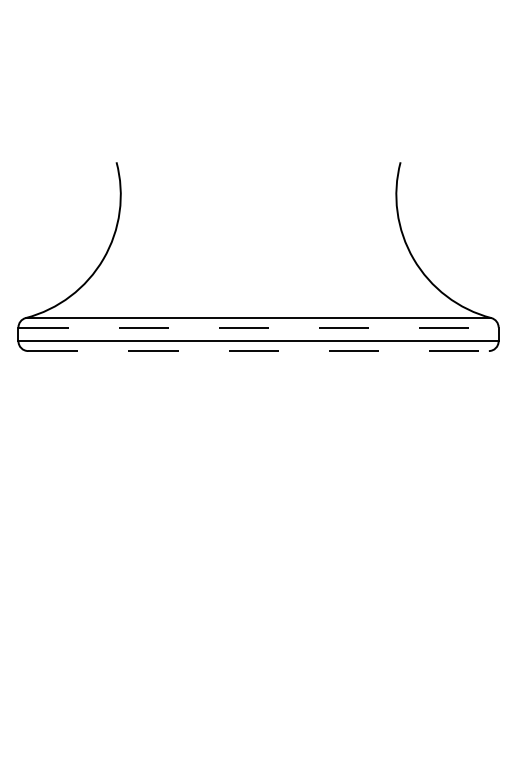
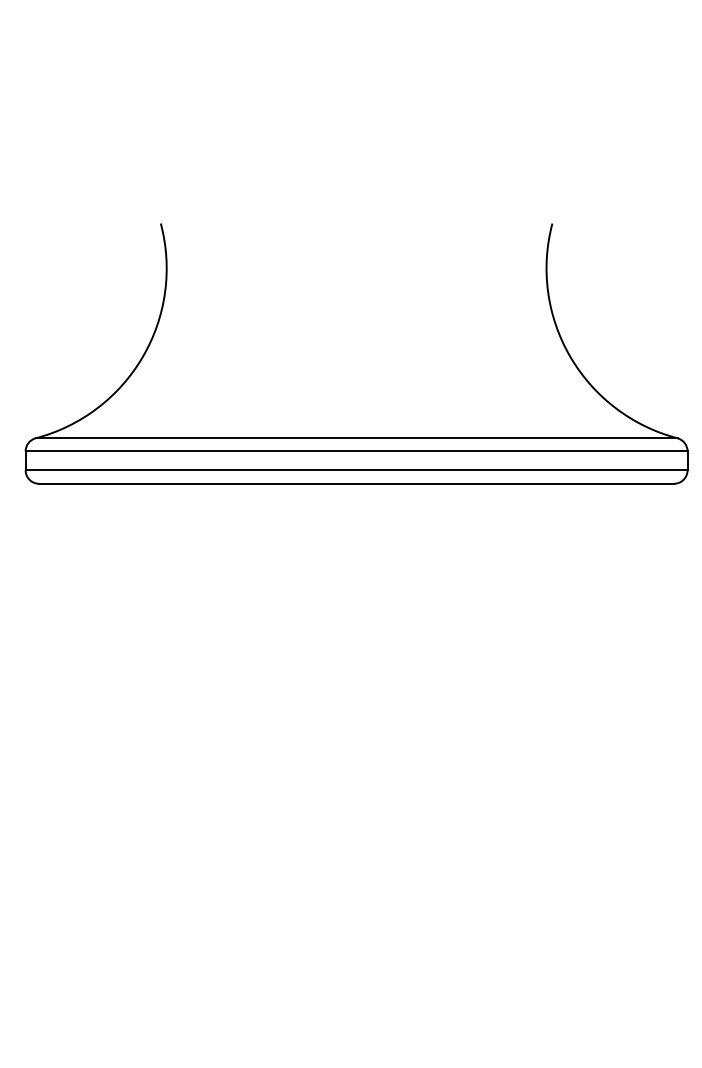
line: (259, 327) -> (357, 451), dashed -> solid
line: (259, 351) -> (357, 484), dashed -> solid

